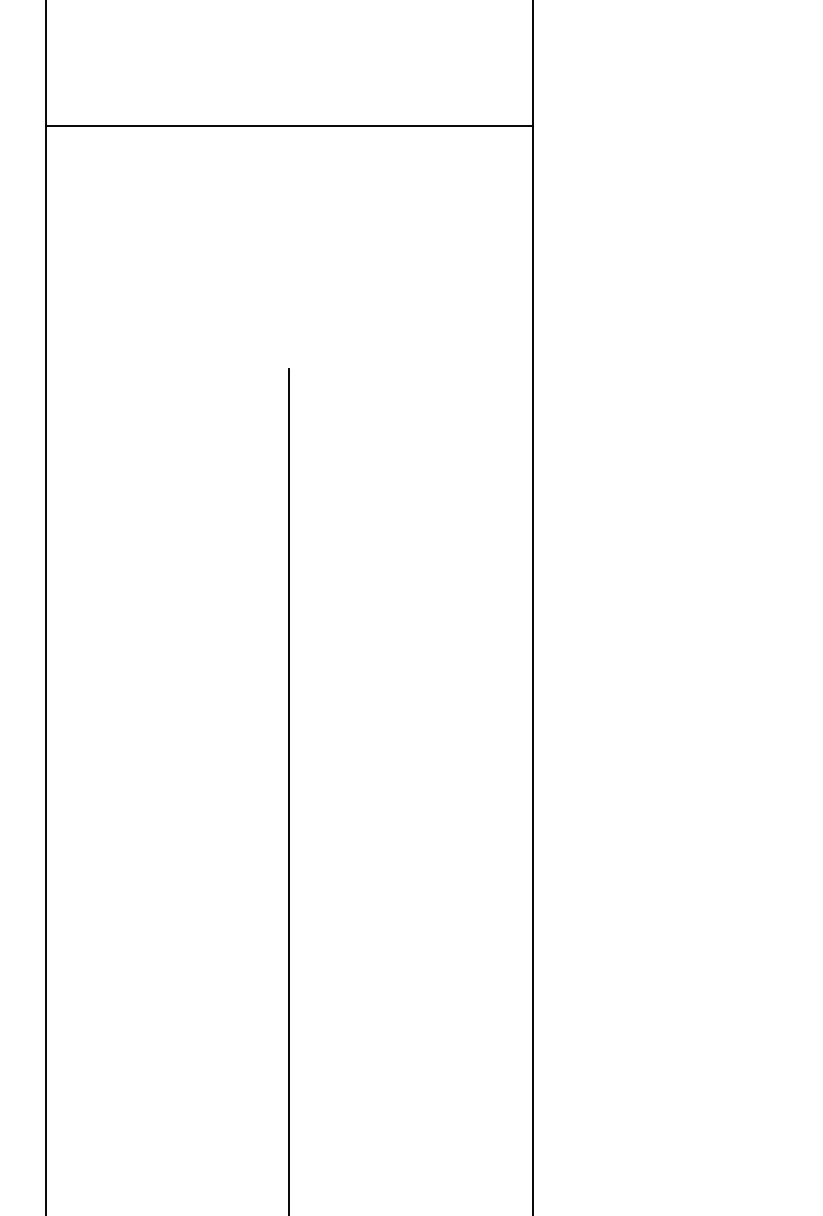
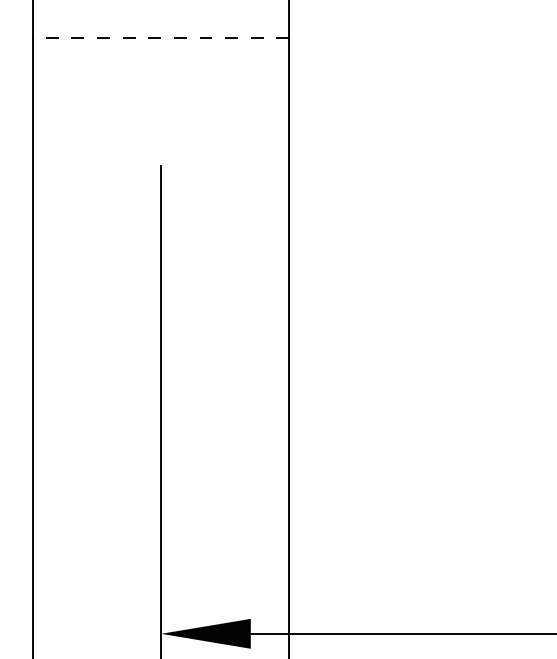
line: (288, 125) -> (160, 37), solid -> dashed

